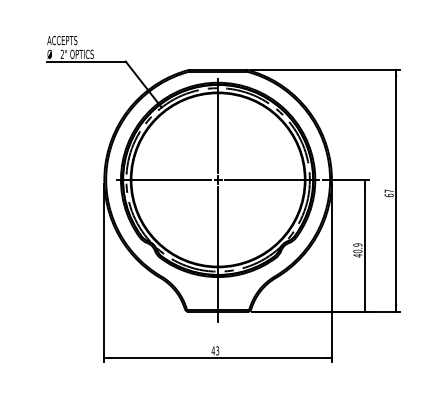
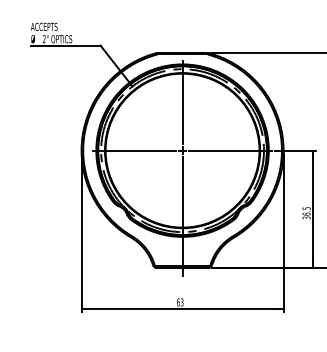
text: (357, 250) -> (306, 213), 40.9 -> 36.5
text: (212, 350) -> (177, 302), 43 -> 63

